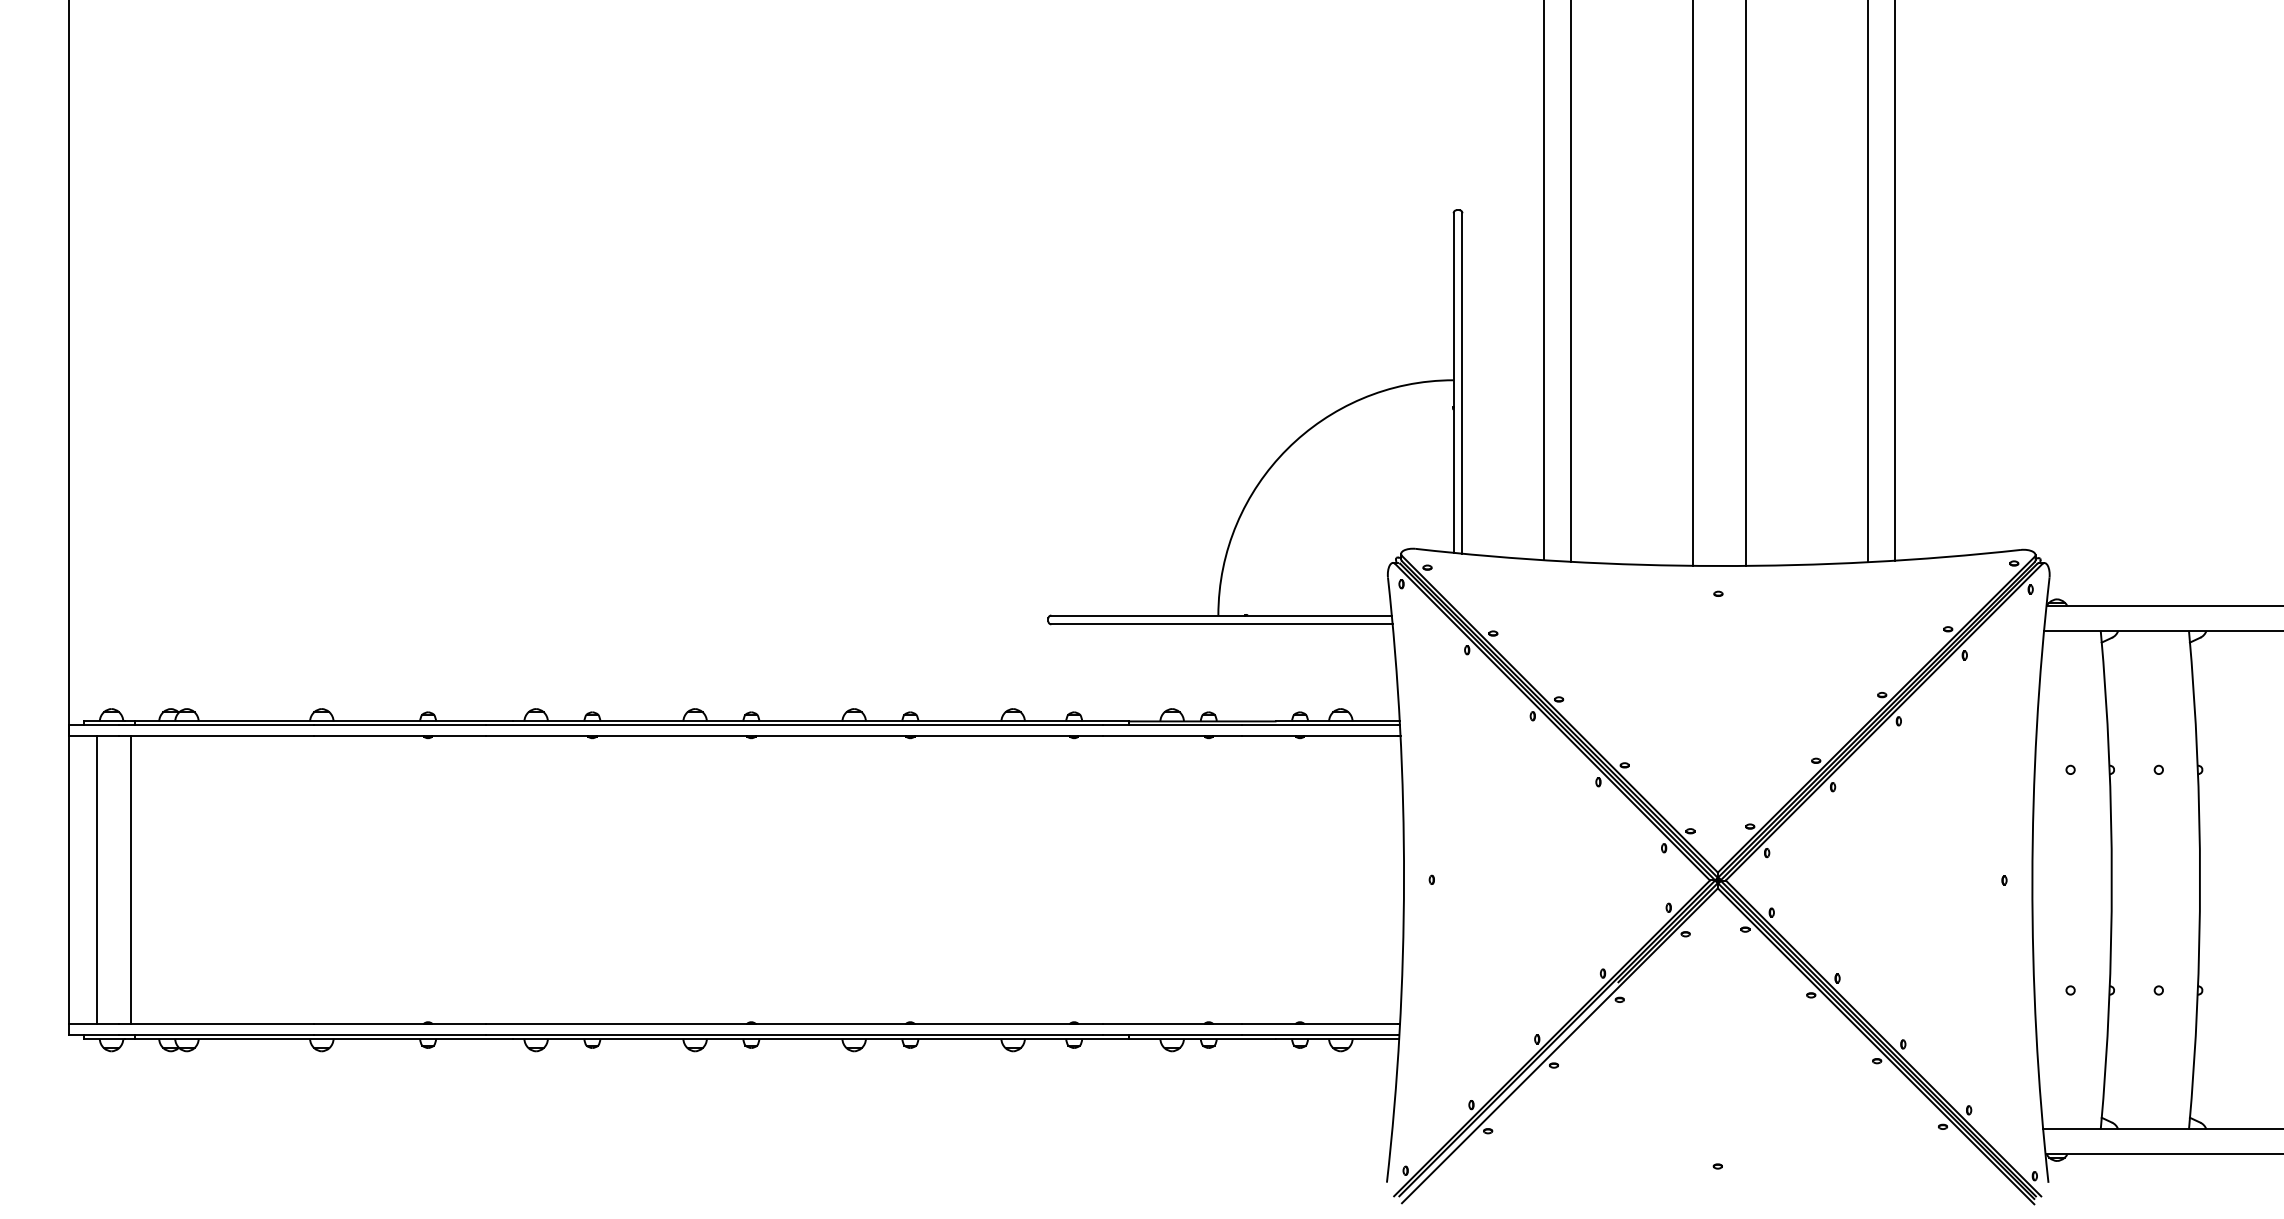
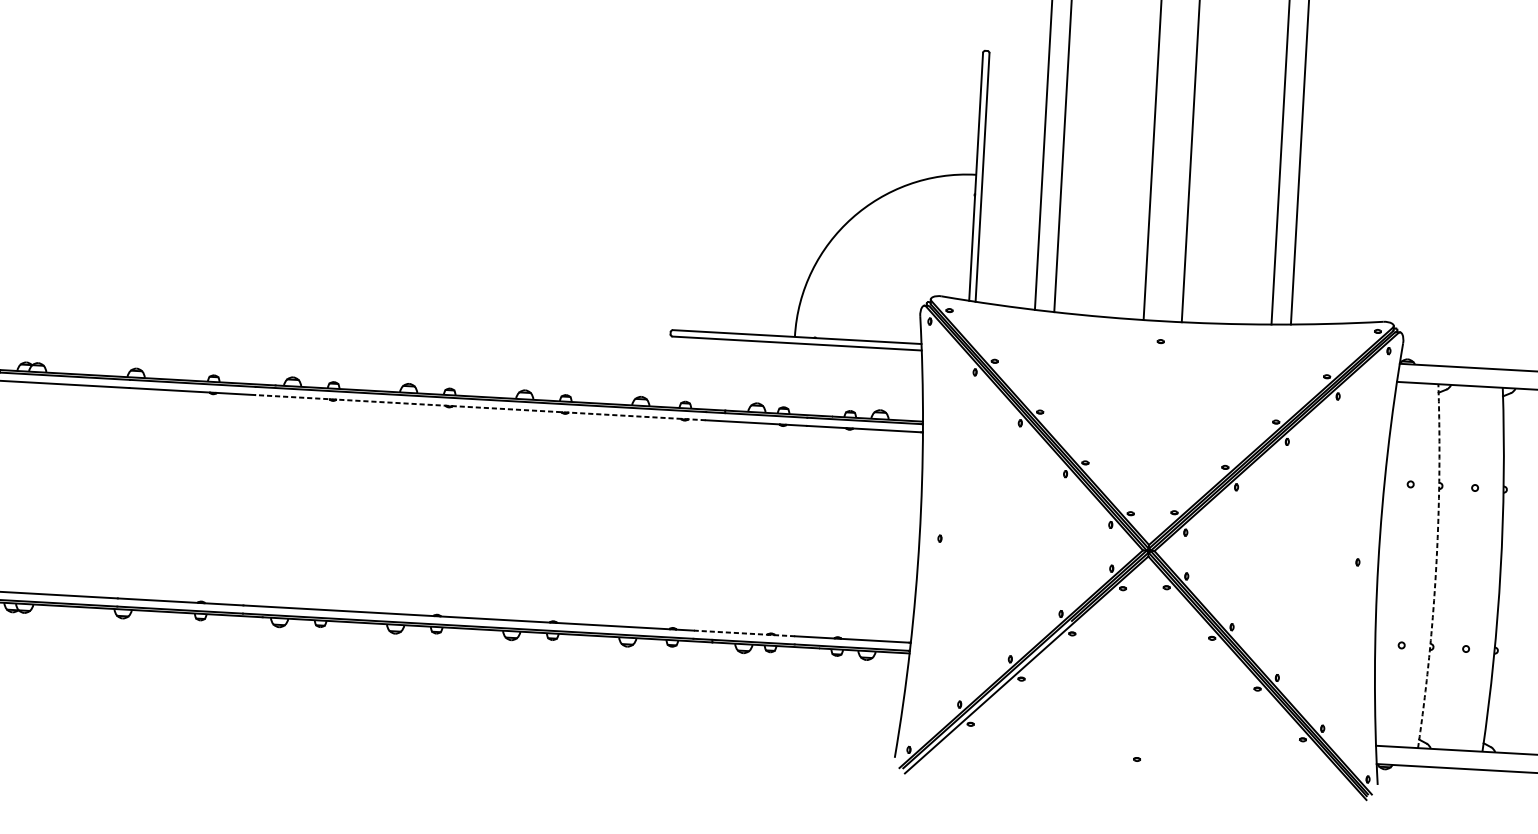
line: (794, 736) -> (480, 407), solid -> dashed
arc: (2111, 880) -> (1436, 566), solid -> dashed
line: (1171, 1024) -> (744, 633), solid -> dashed

